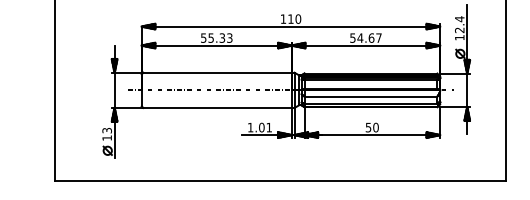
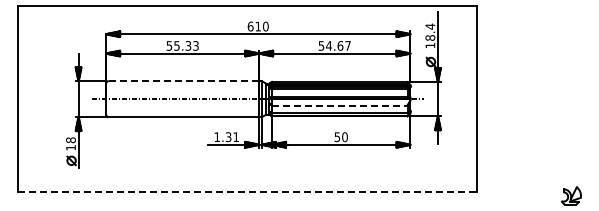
text: (283, 19) -> (250, 26), 110 -> 610
text: (459, 29) -> (430, 37), 12.4 -> 18.4
line: (217, 73) -> (183, 81), solid -> dashed
line: (370, 96) -> (339, 105), solid -> dashed
text: (261, 127) -> (228, 137), 1.01 -> 1.31
text: (106, 130) -> (70, 140), 13 -> 18
line: (280, 180) -> (247, 191), solid -> dashed

